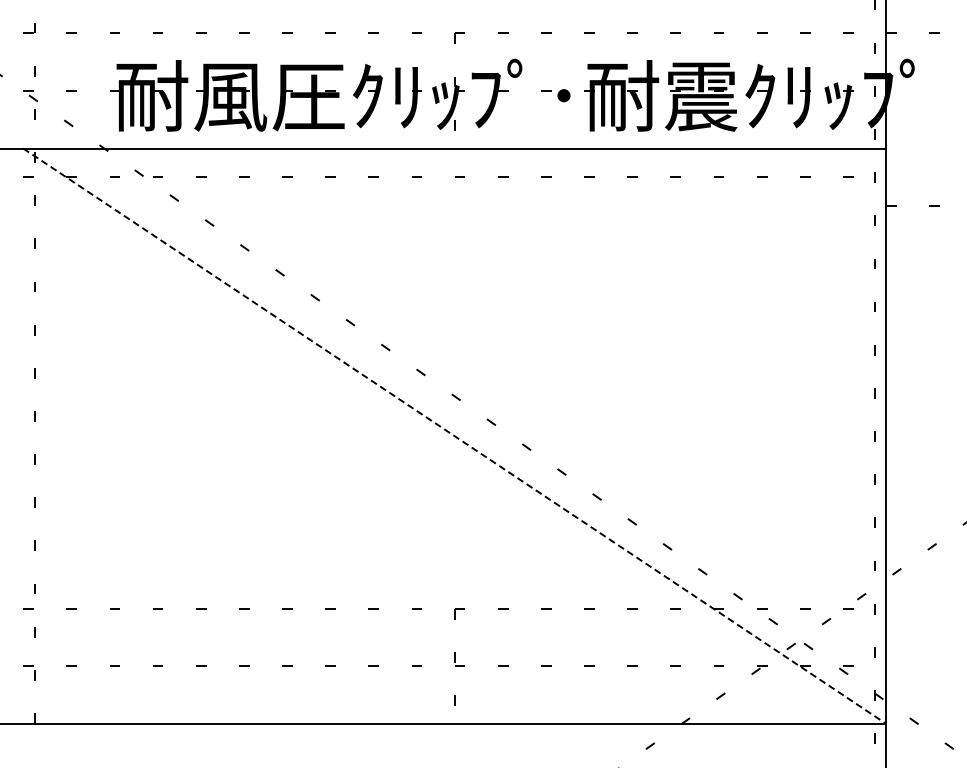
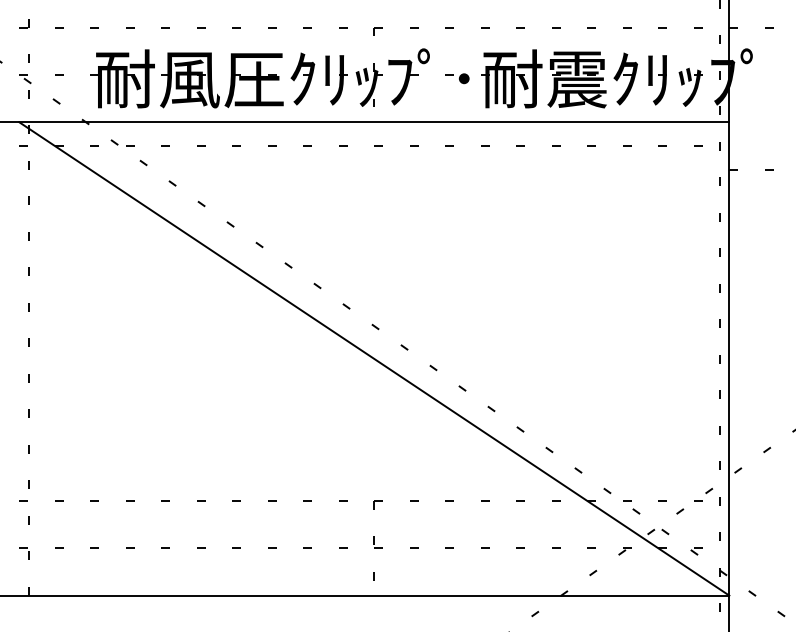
line: (454, 436) -> (374, 359), dashed -> solid

